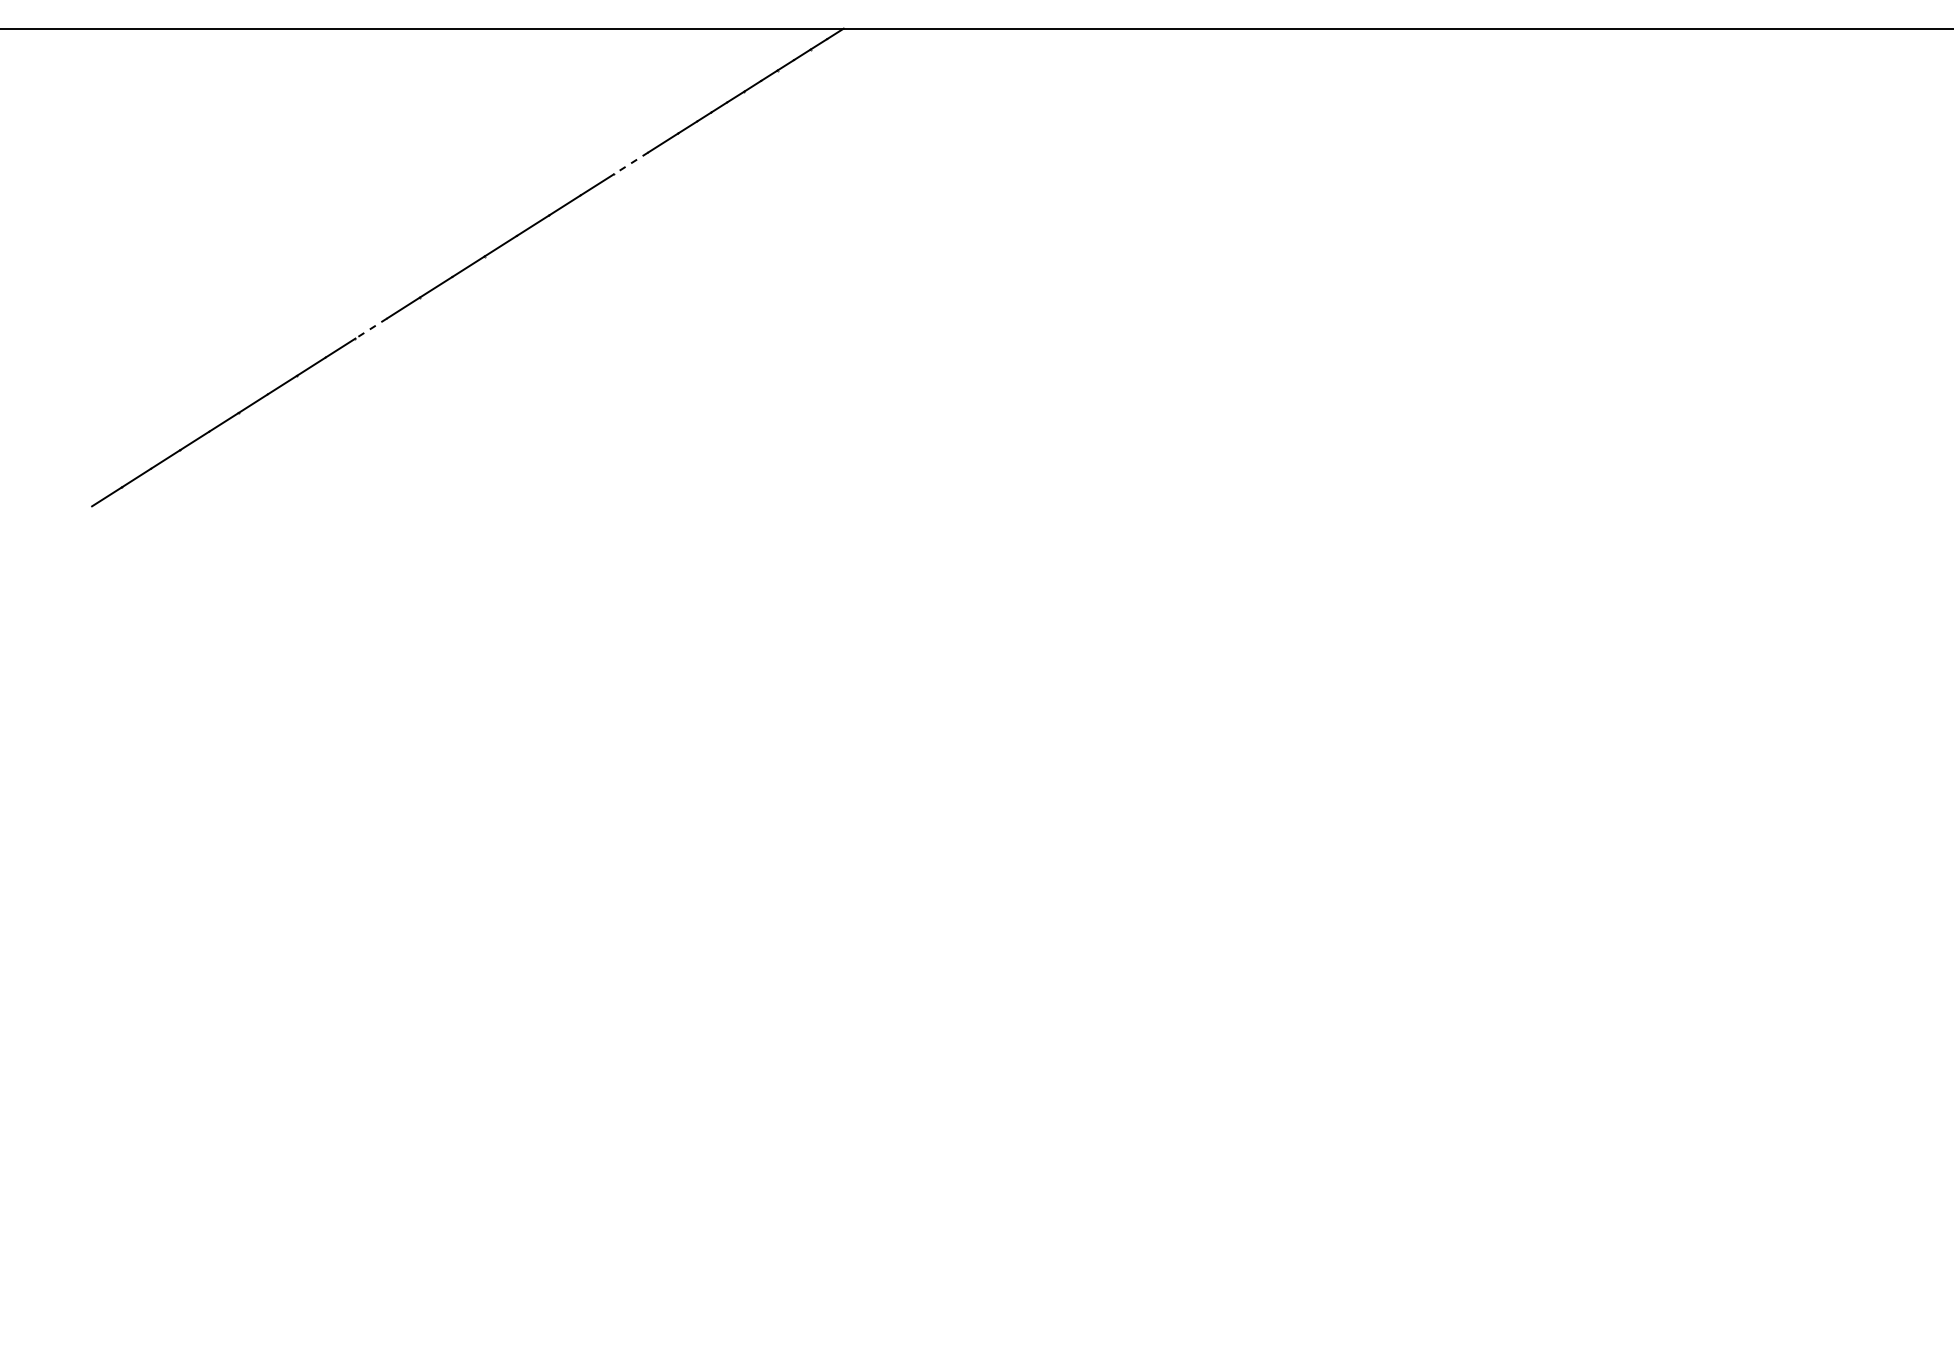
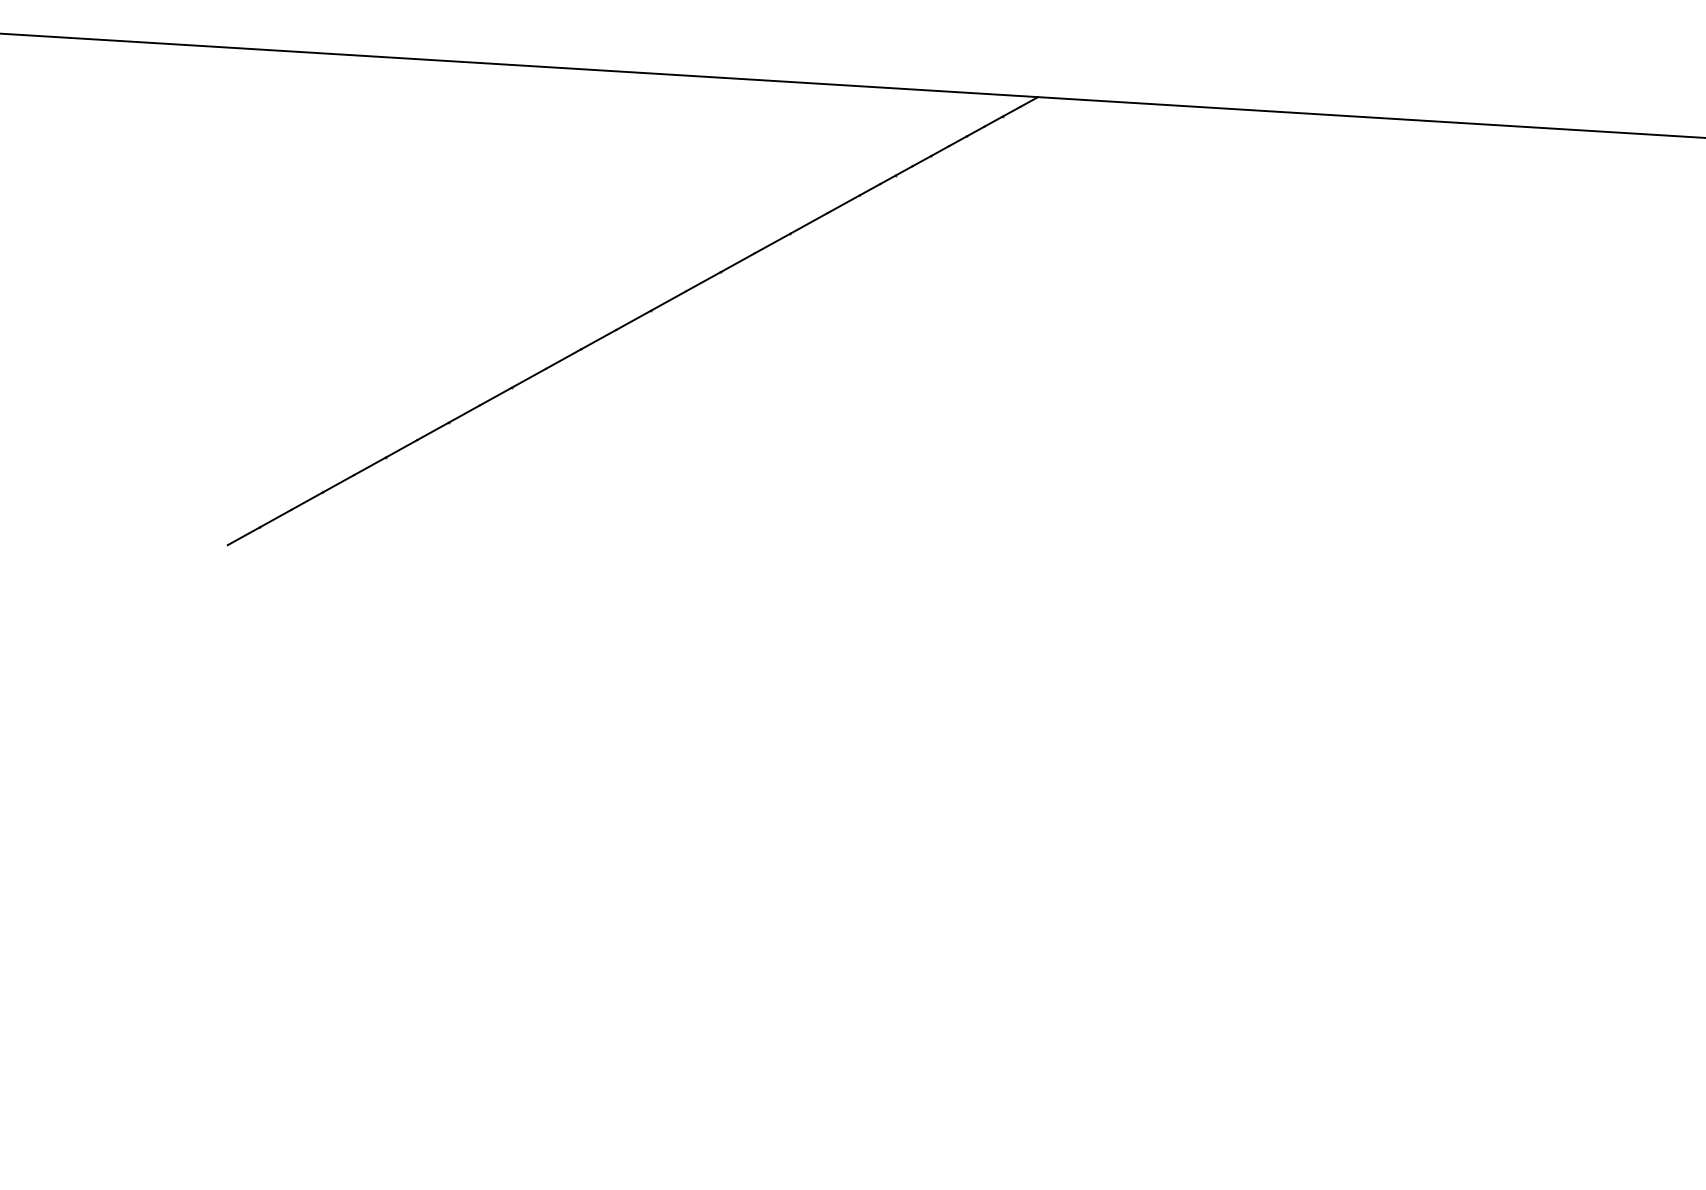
line: (631, 163) -> (809, 223), dashed -> solid
line: (371, 328) -> (529, 378), dashed -> solid

